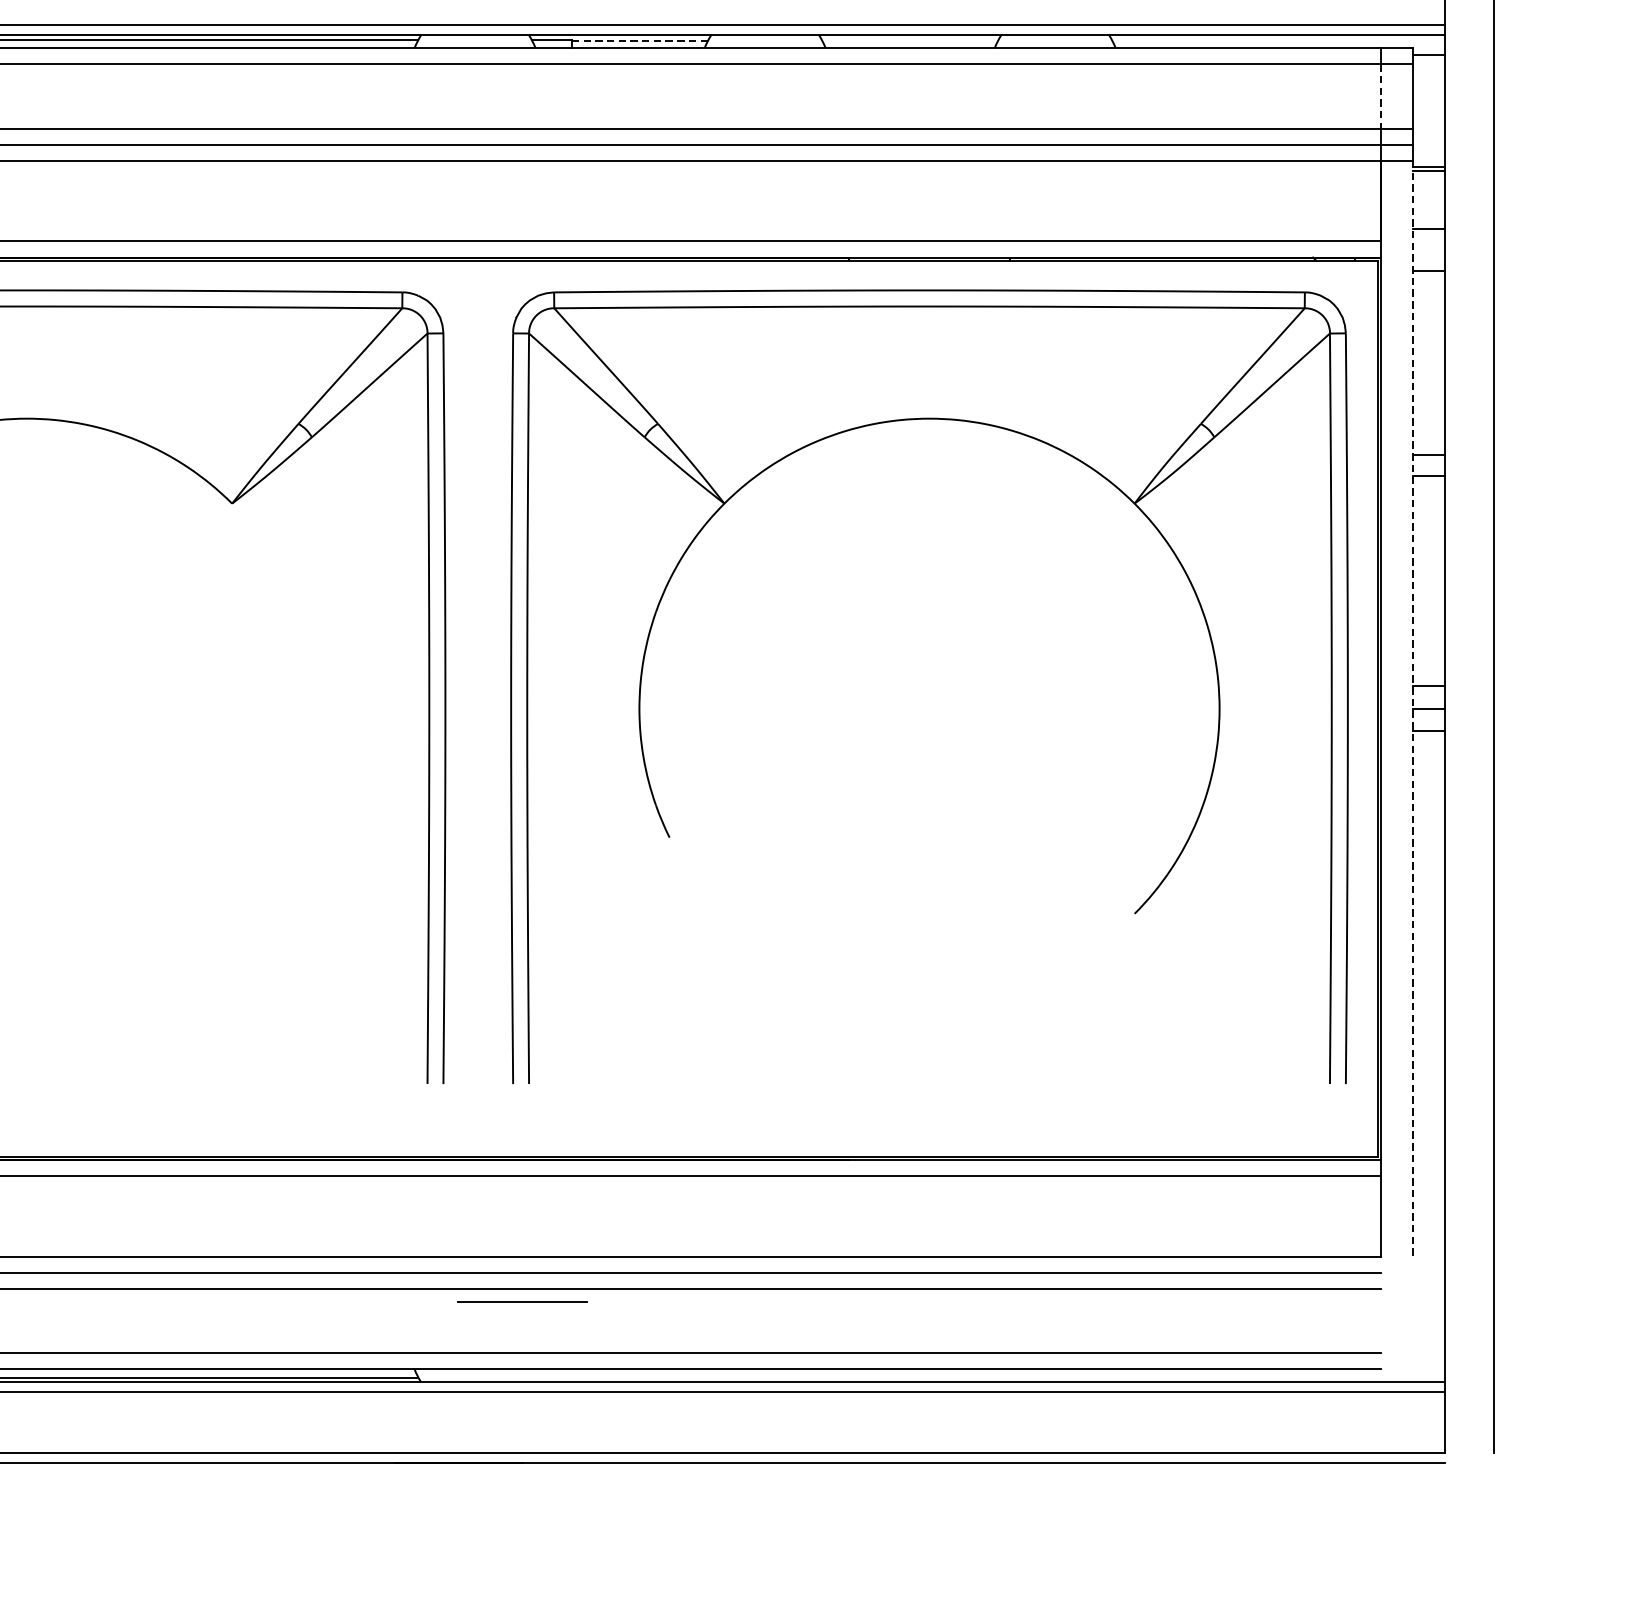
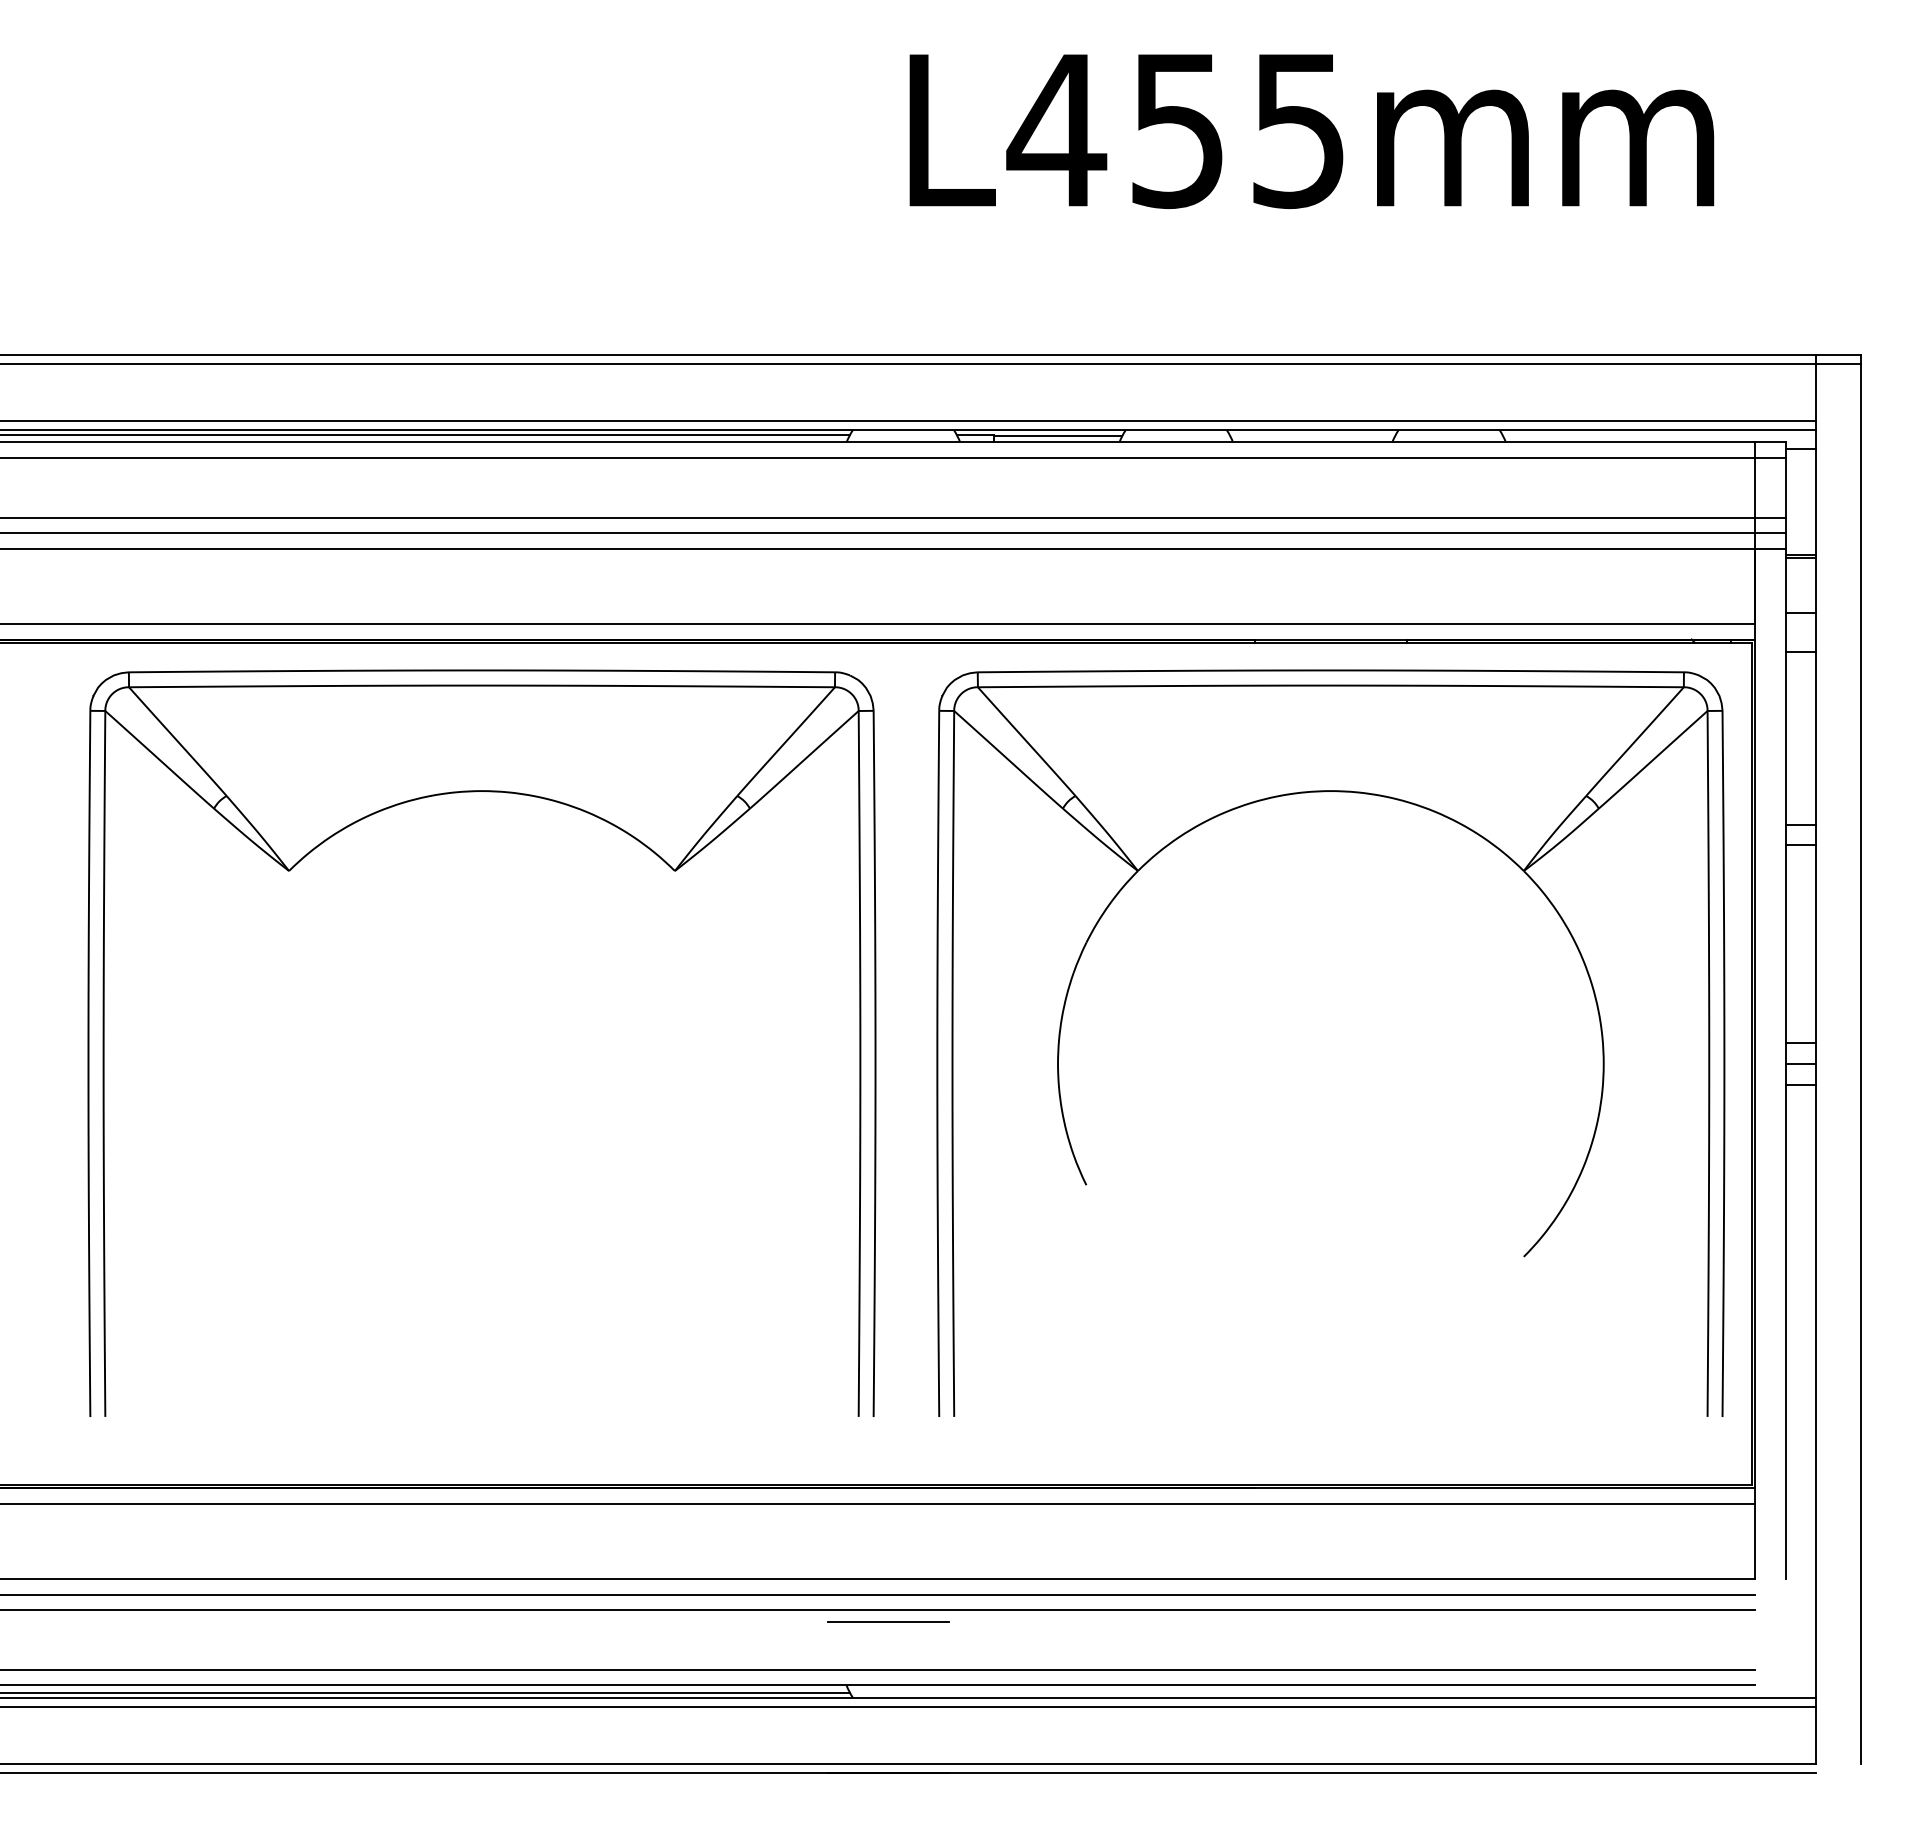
line: (638, 40) -> (1057, 435), dashed -> solid
line: (1380, 96) -> (1755, 488), dashed -> solid
line: (1412, 709) -> (1785, 1064), dashed -> solid
line: (523, 1301) -> (888, 1621), moved

